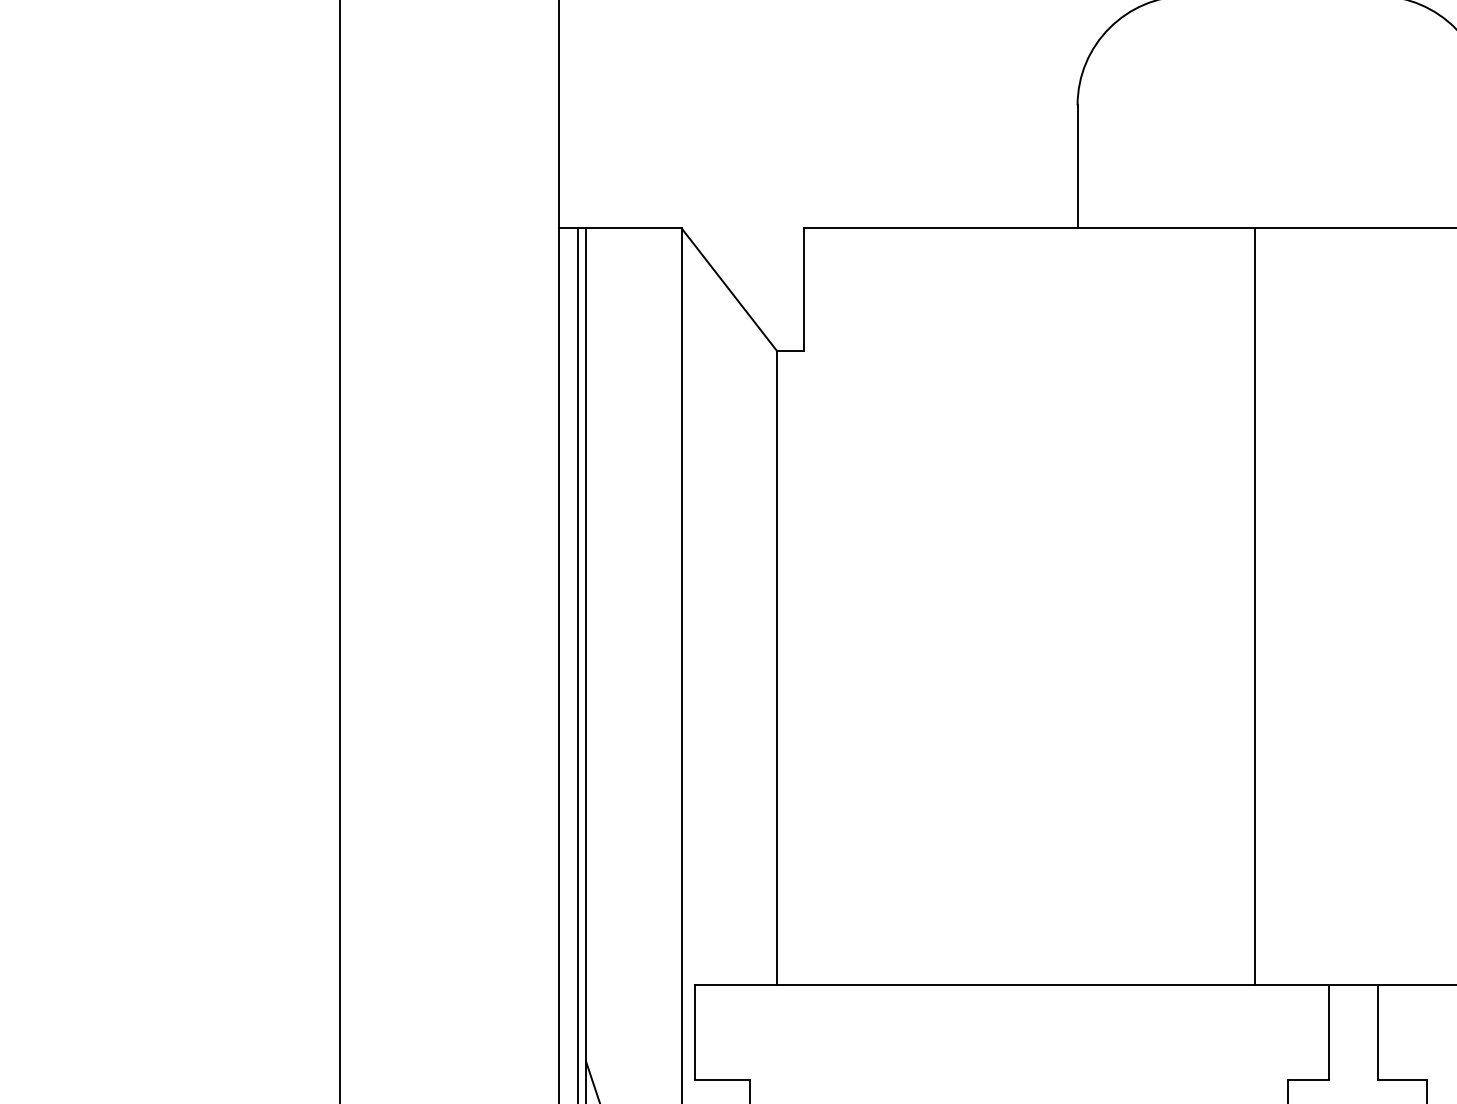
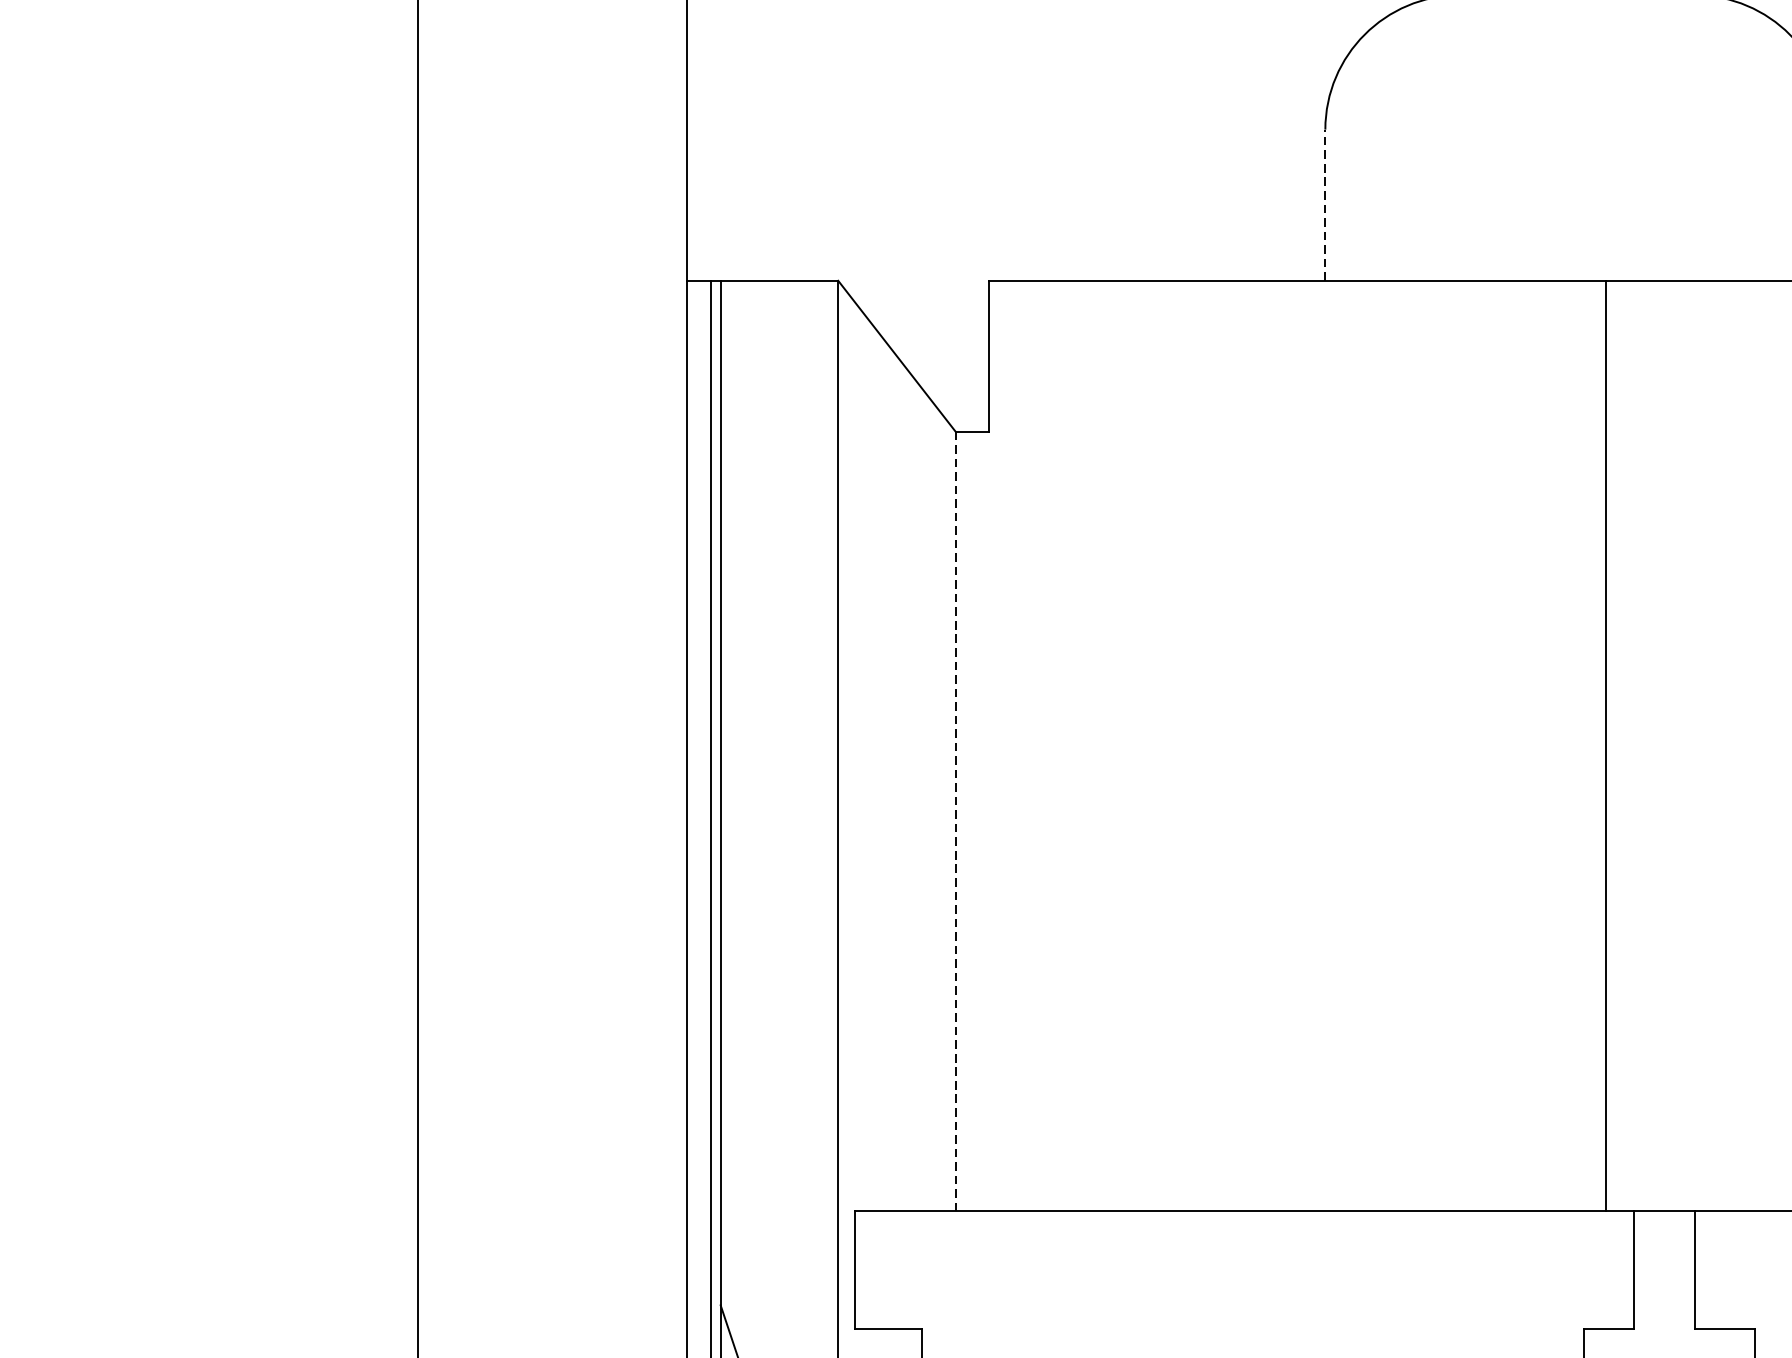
line: (1077, 166) -> (1325, 204), solid -> dashed
line: (1255, 606) -> (1606, 746), moved
line: (777, 667) -> (956, 821), solid -> dashed

